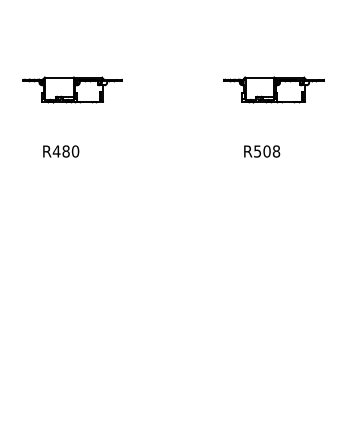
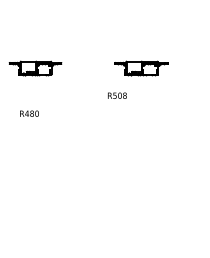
text: (61, 150) -> (29, 113), moved
text: (262, 150) -> (117, 95), moved

